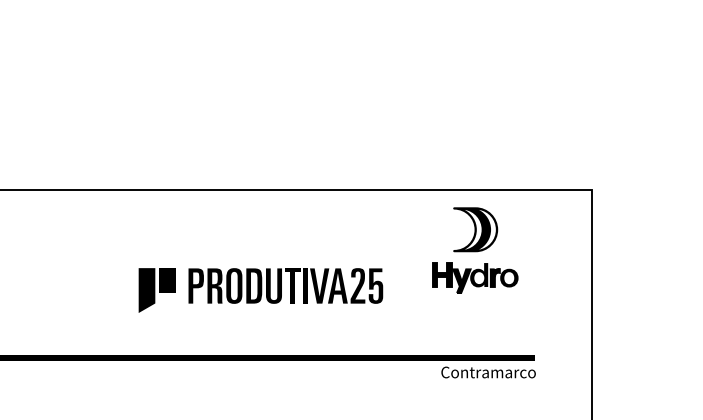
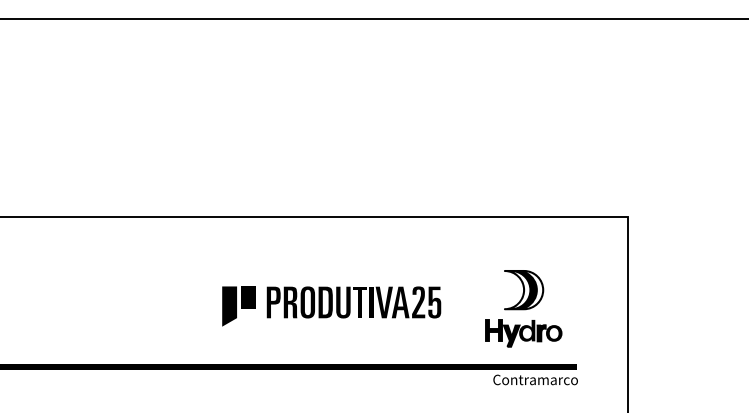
part: (475, 250) -> (523, 308), moved

